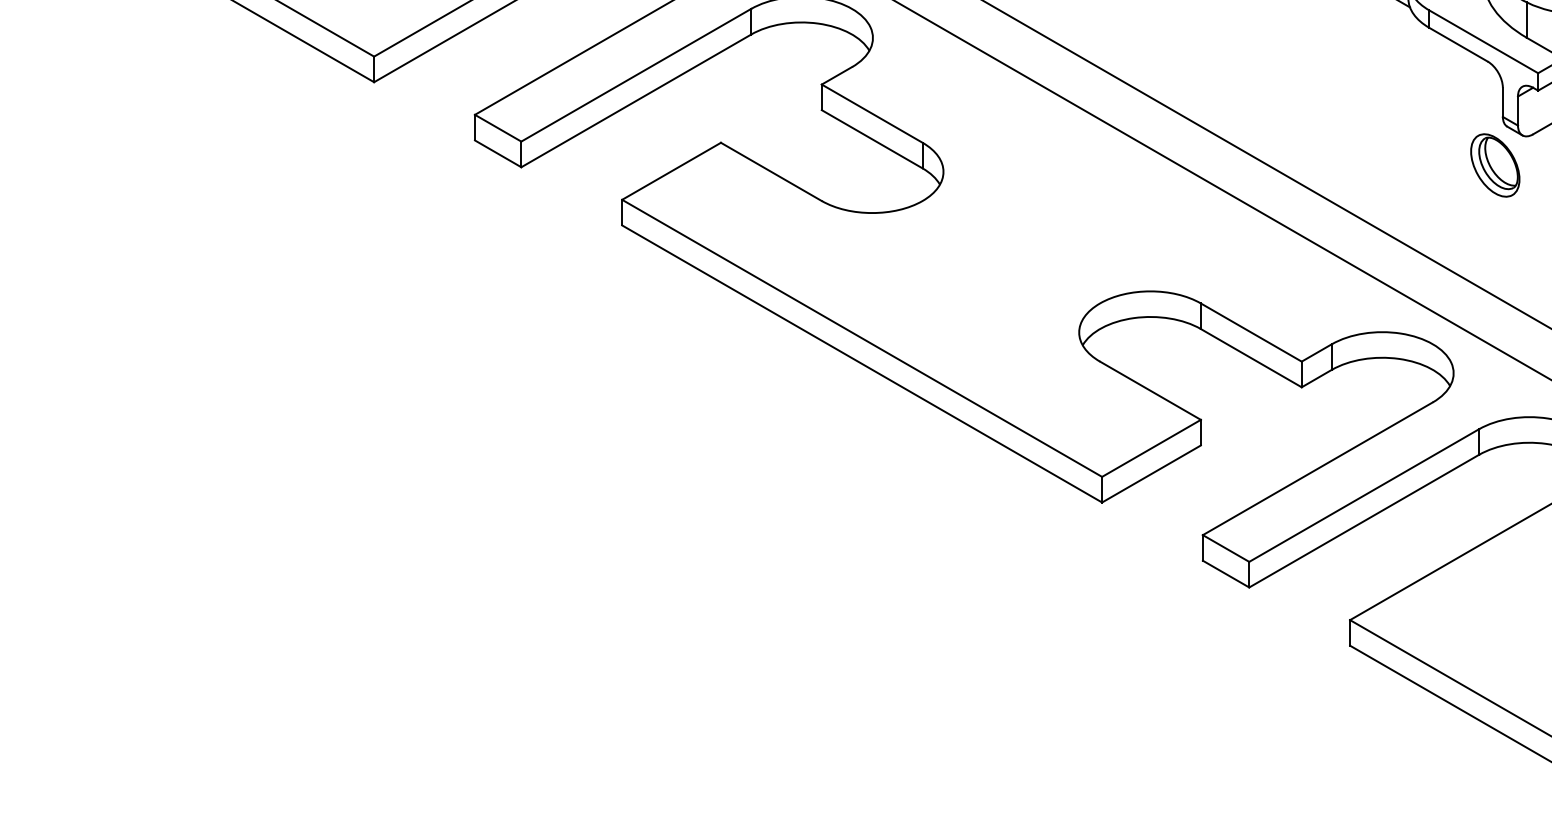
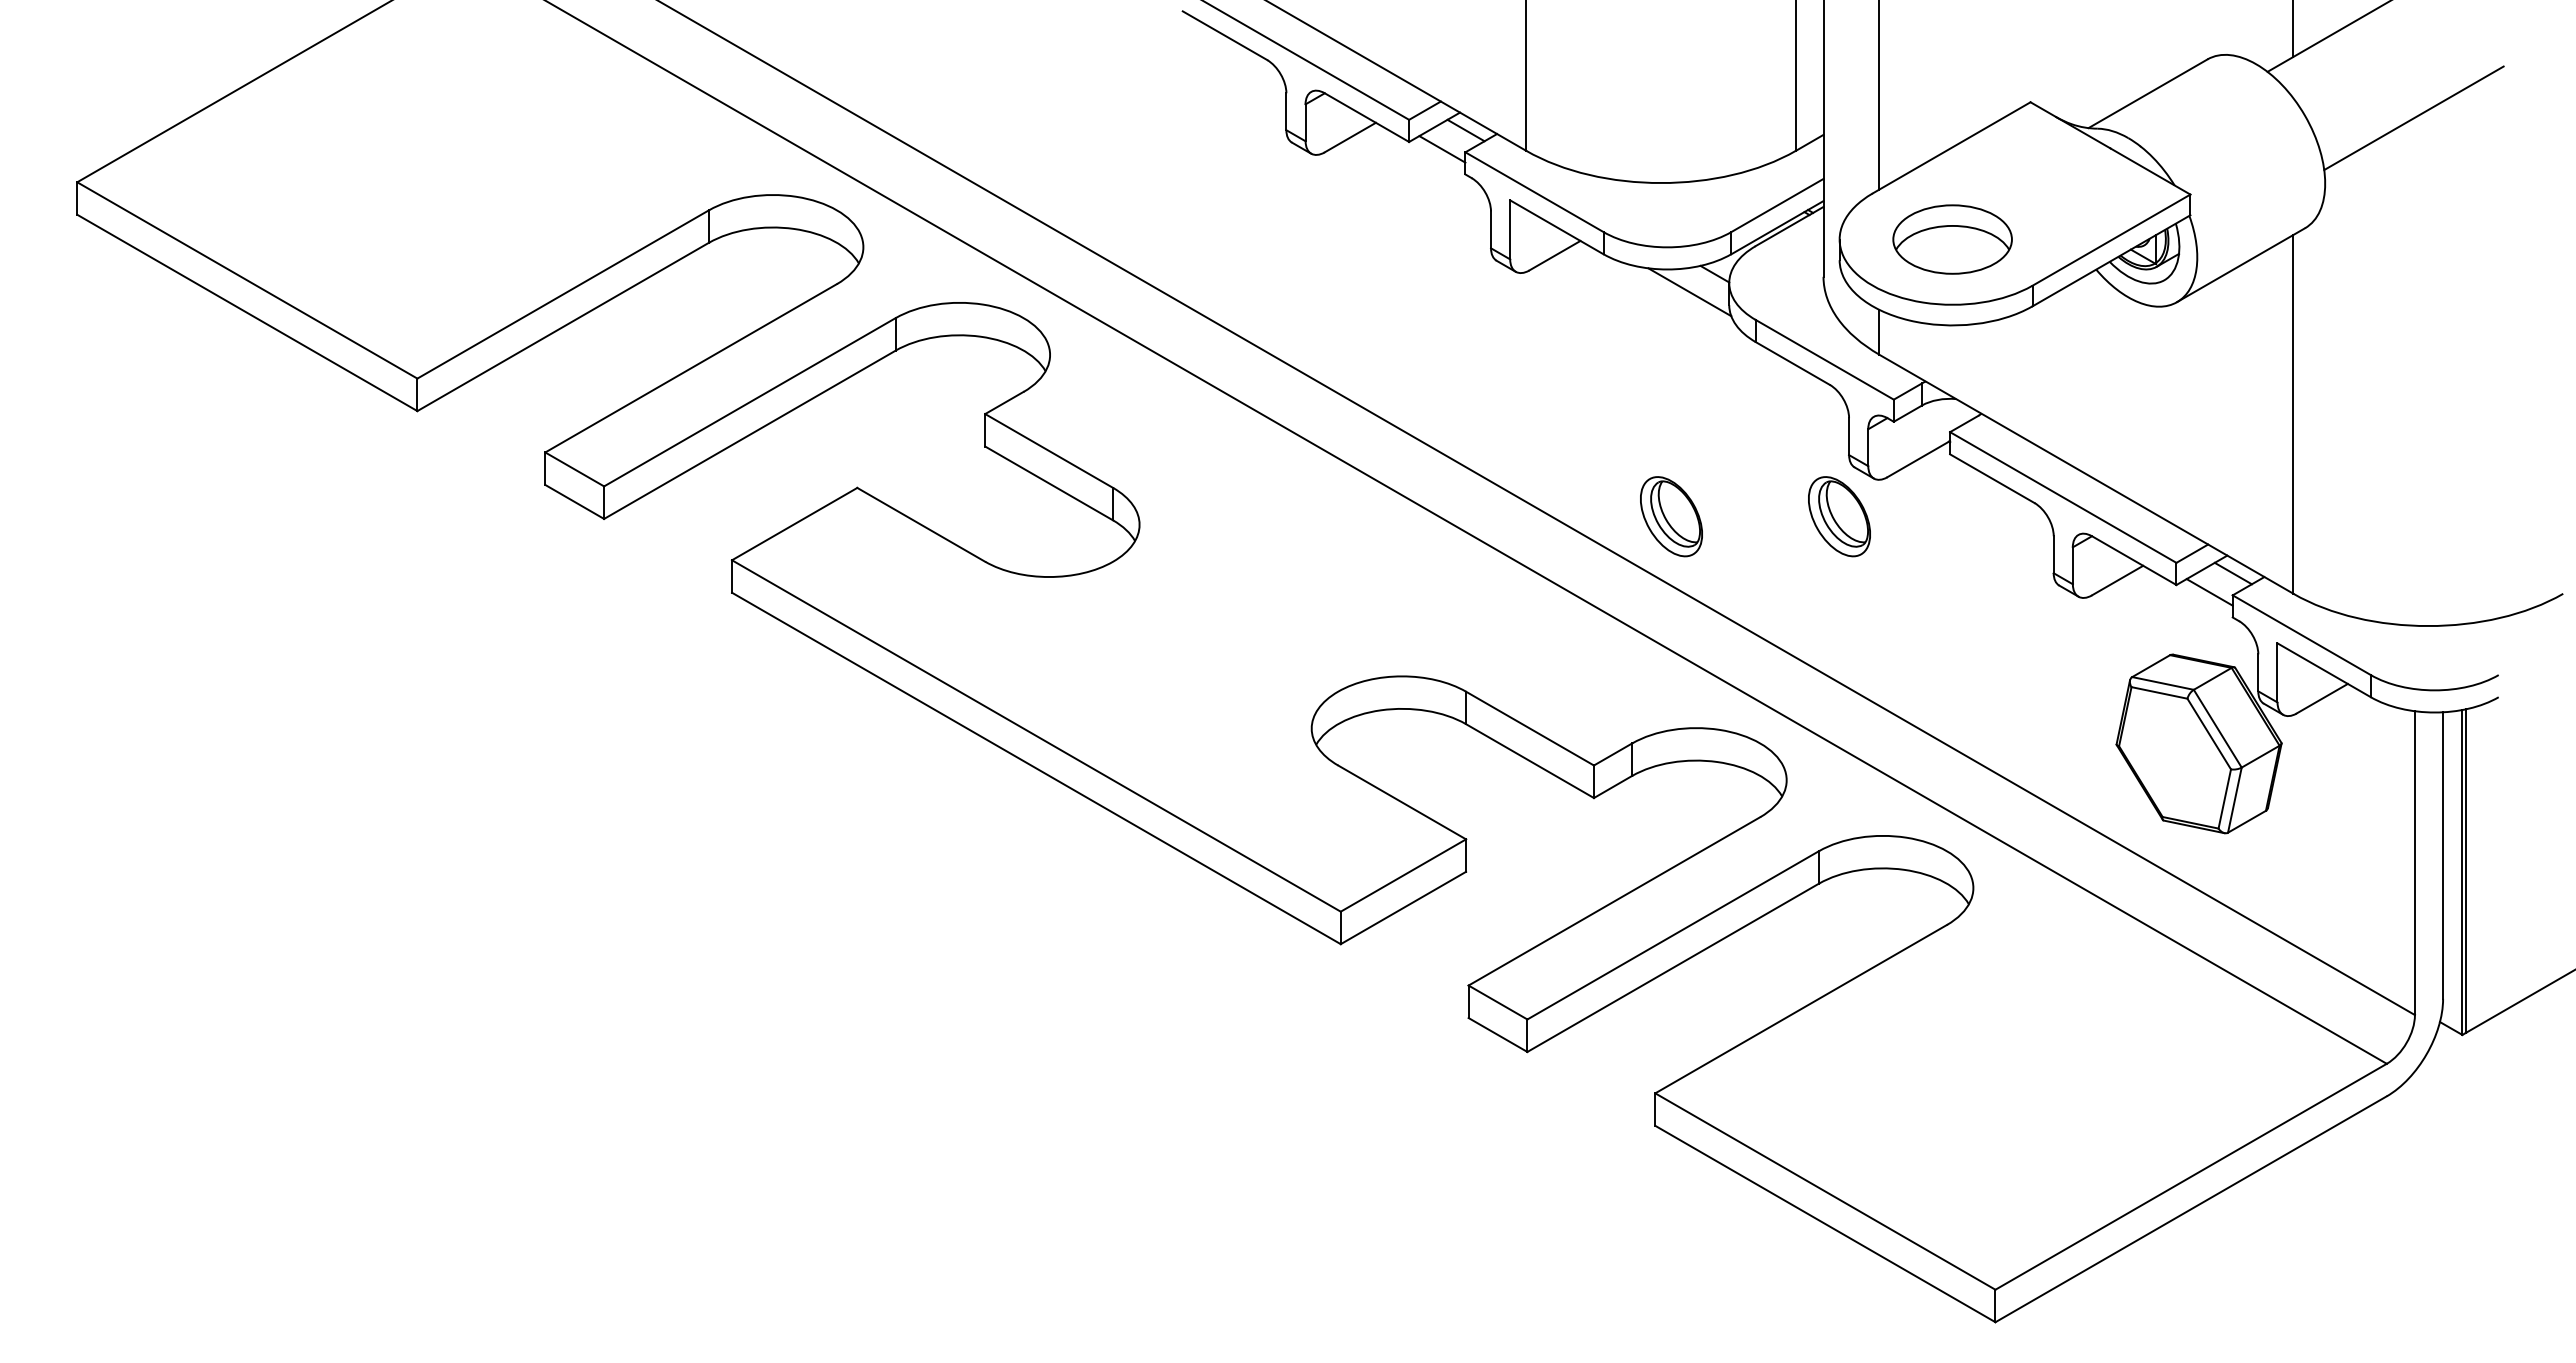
part: (1362, 165) -> (1671, 516), added

